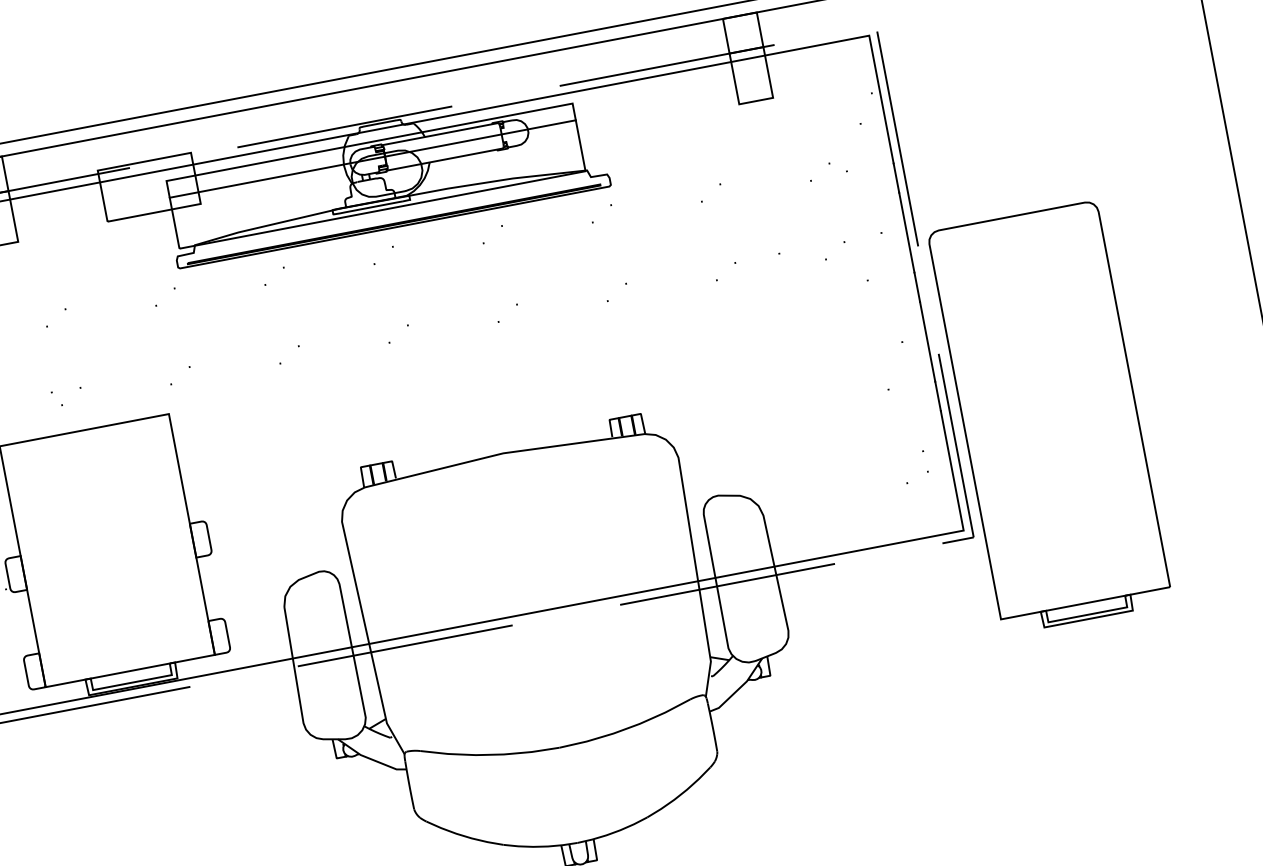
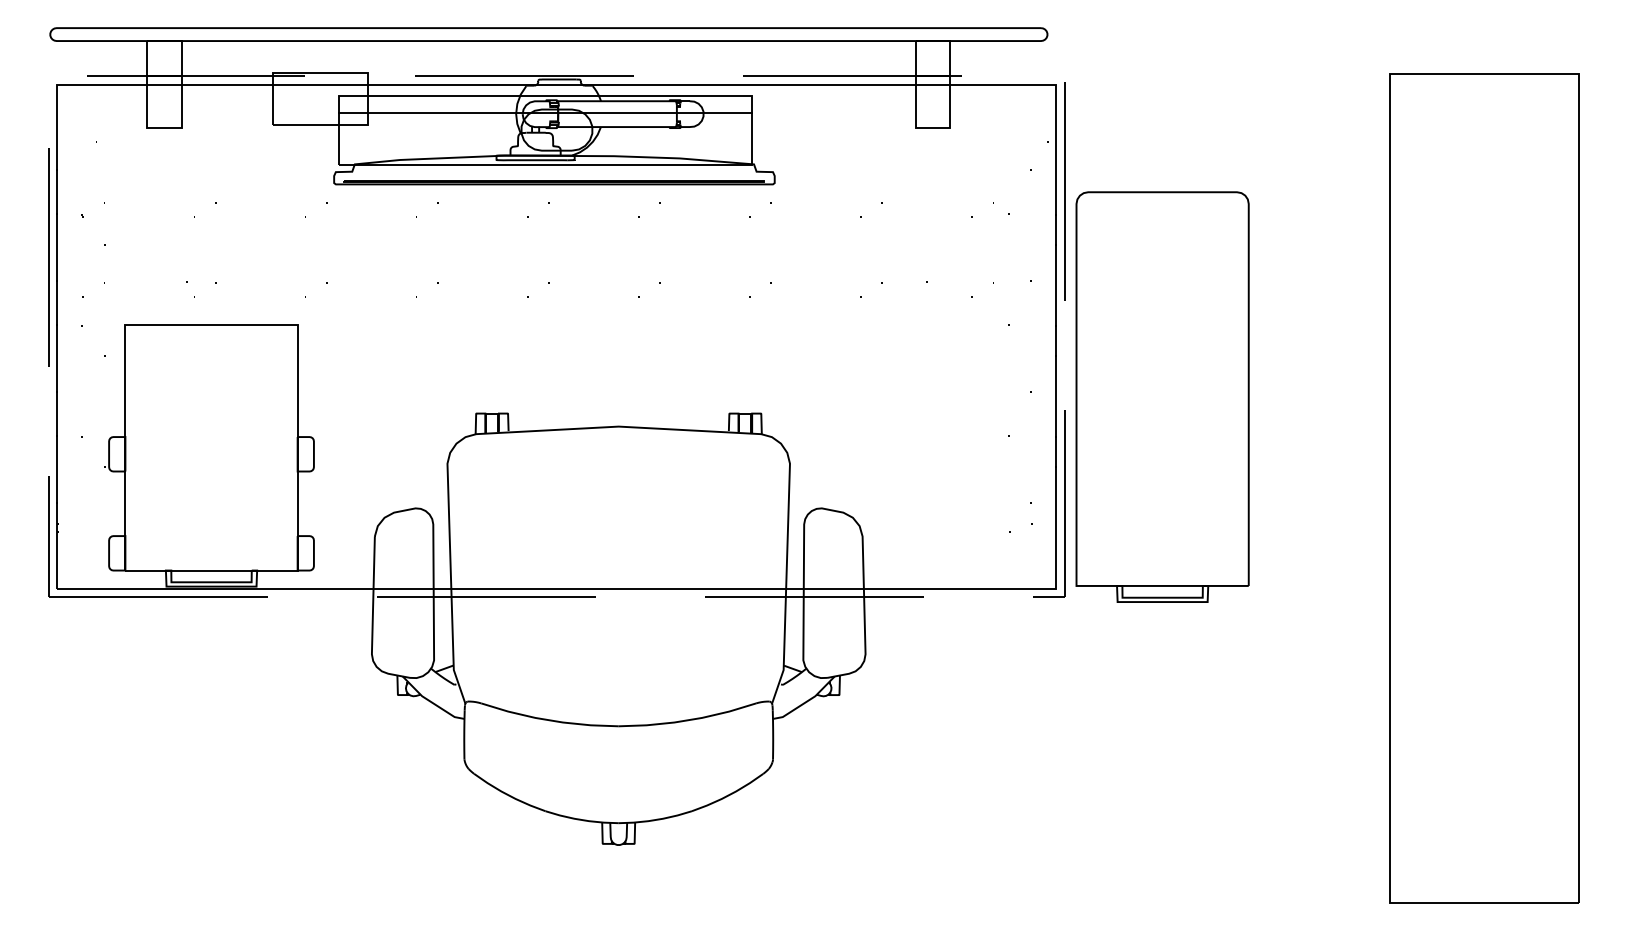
part: (1049, 417) -> (1162, 396), moved

